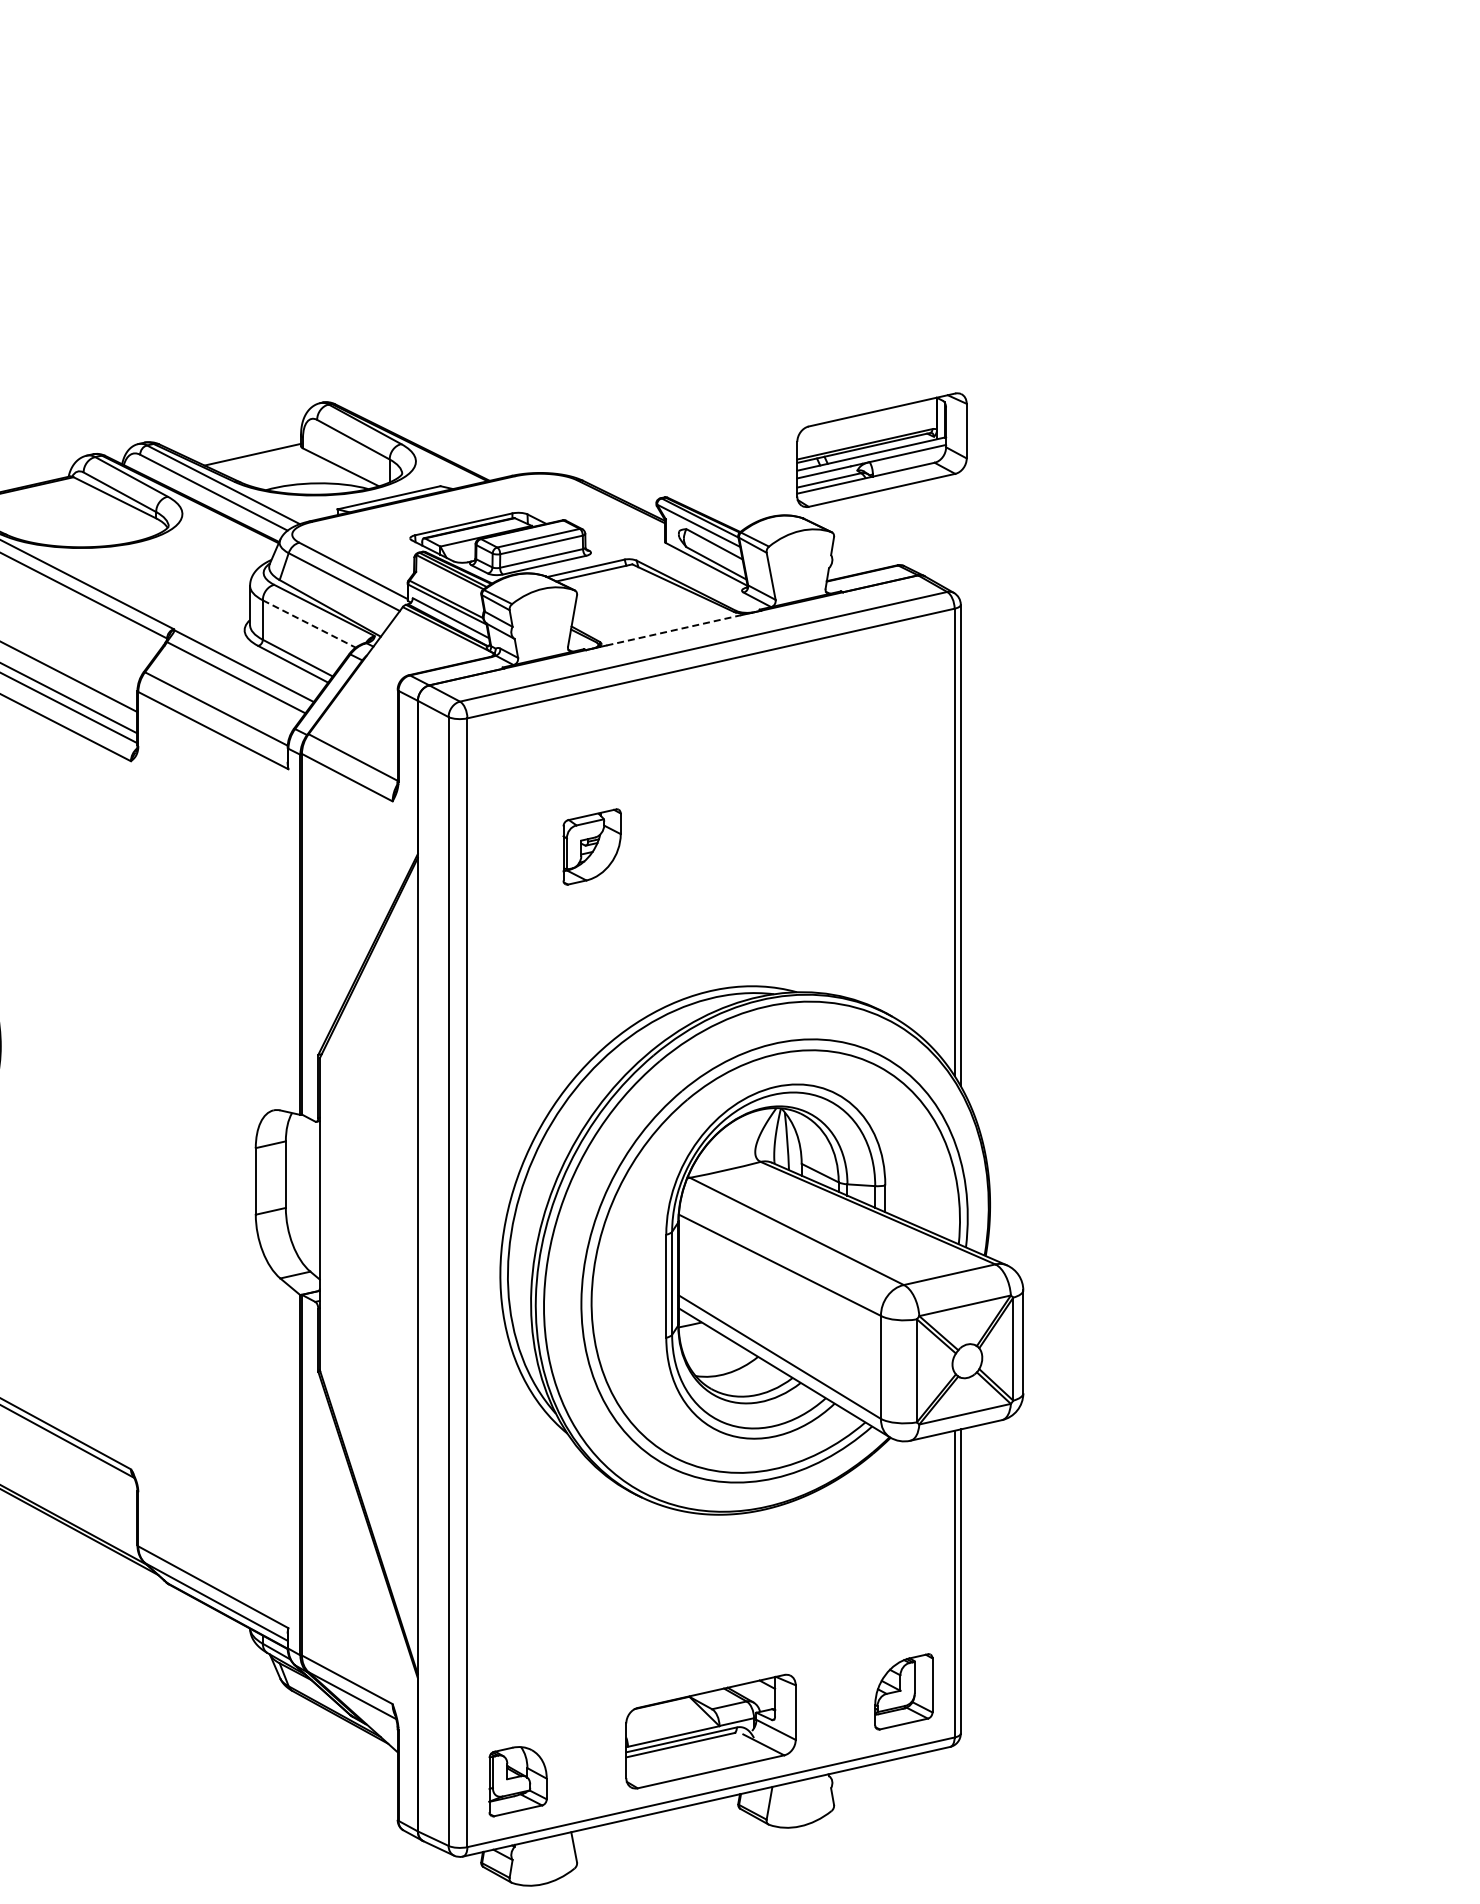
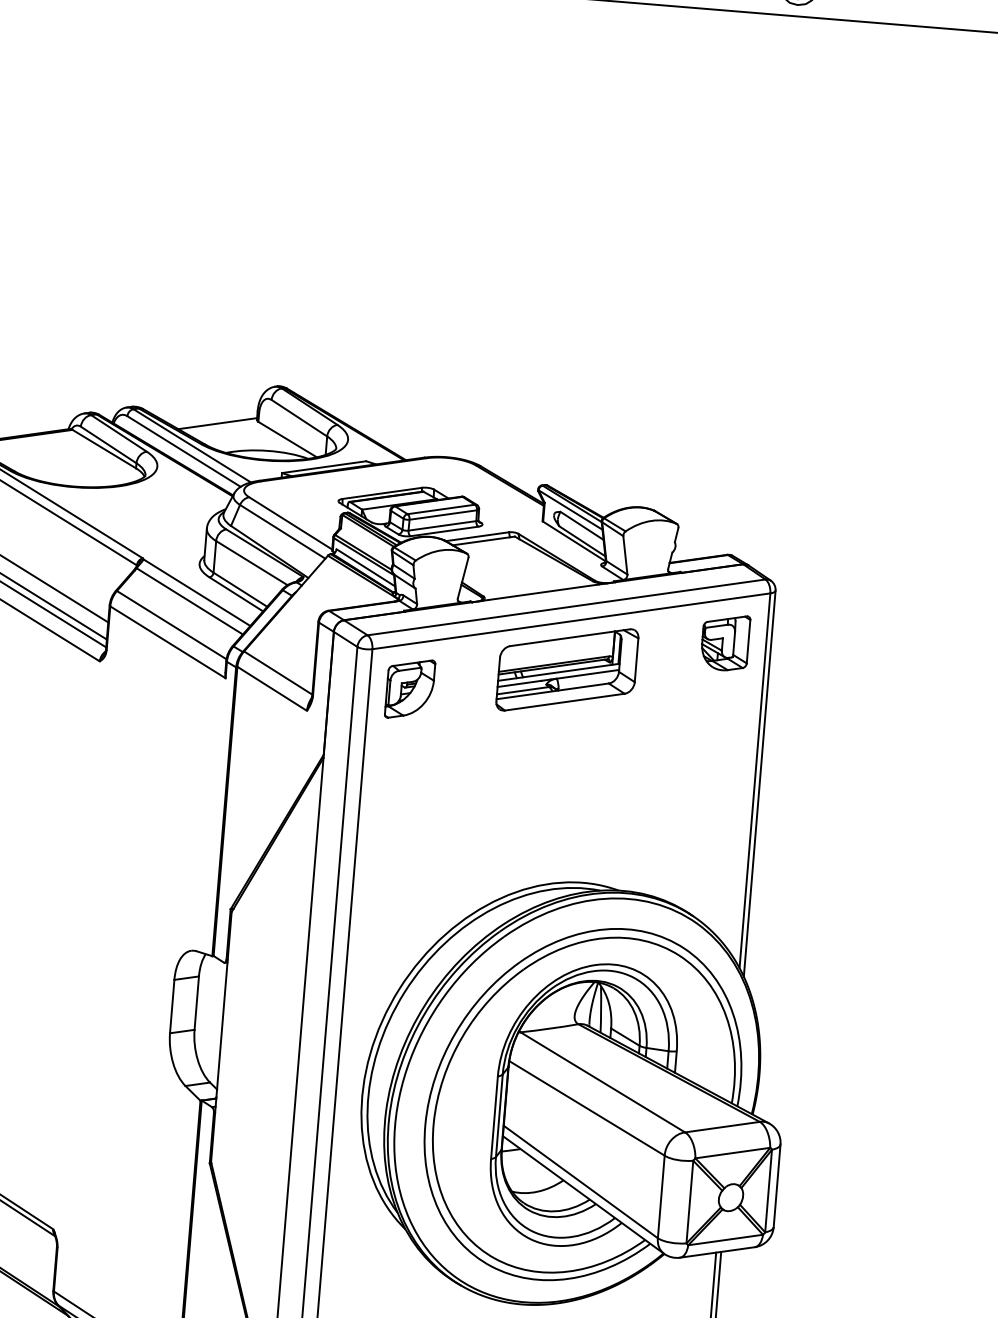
part: (881, 449) -> (567, 669), moved
line: (309, 624) -> (252, 563), dashed -> solid
line: (673, 630) -> (543, 592), dashed -> solid
part: (903, 673) -> (725, 641), added
part: (591, 846) -> (409, 688), moved

